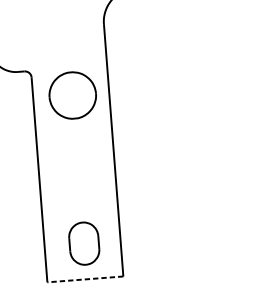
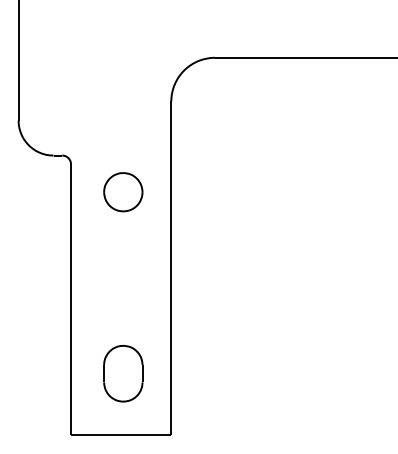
part: (73, 95) -> (123, 192), size x0.62
part: (84, 243) -> (123, 373), moved
line: (84, 279) -> (120, 434), dashed -> solid

